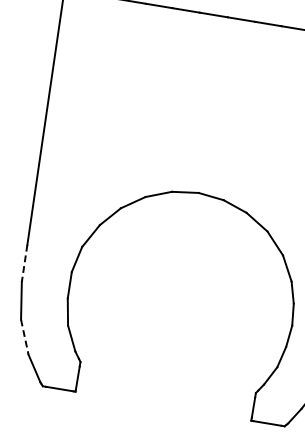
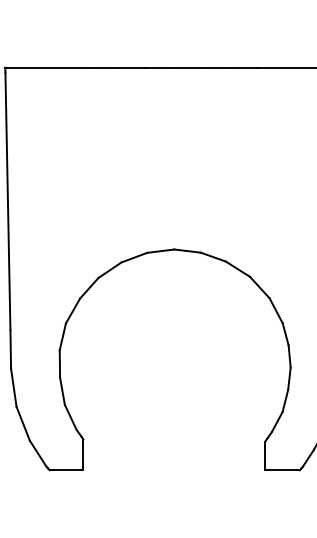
line: (24, 263) -> (10, 349), dashed -> solid
line: (24, 337) -> (23, 424), dashed -> solid

